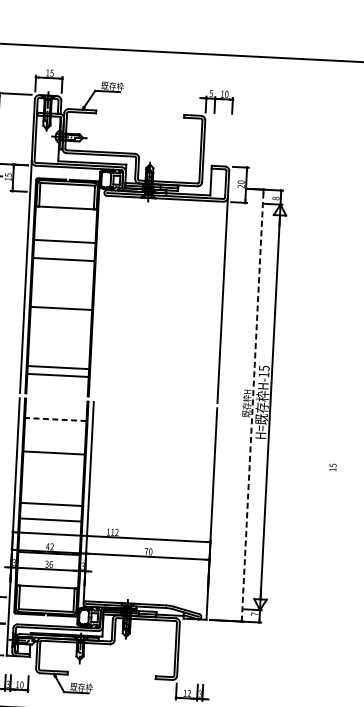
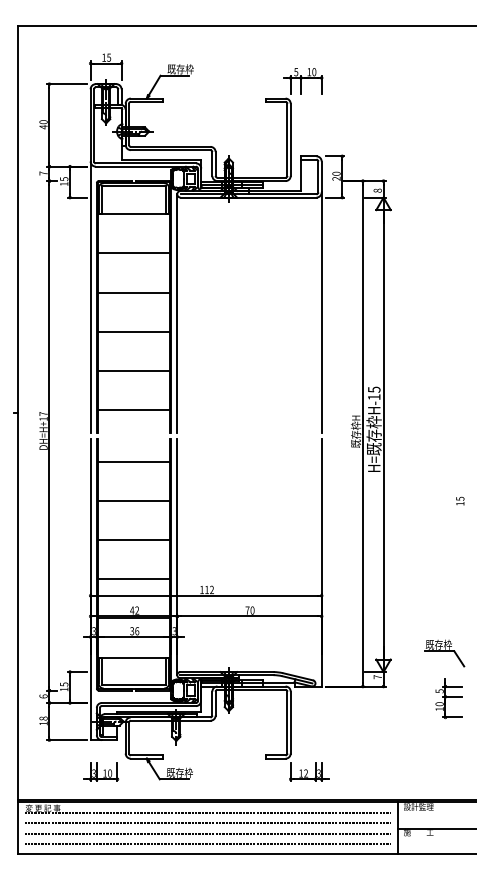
line: (63, 259) -> (133, 292), moved
line: (99, 294) -> (177, 313), added
line: (58, 367) -> (133, 370), moved
line: (252, 406) -> (362, 434), dashed -> solid
line: (55, 419) -> (133, 461), dashed -> solid
line: (51, 504) -> (133, 540), moved
part: (312, 596) -> (444, 653), added
part: (314, 635) -> (448, 698), added

